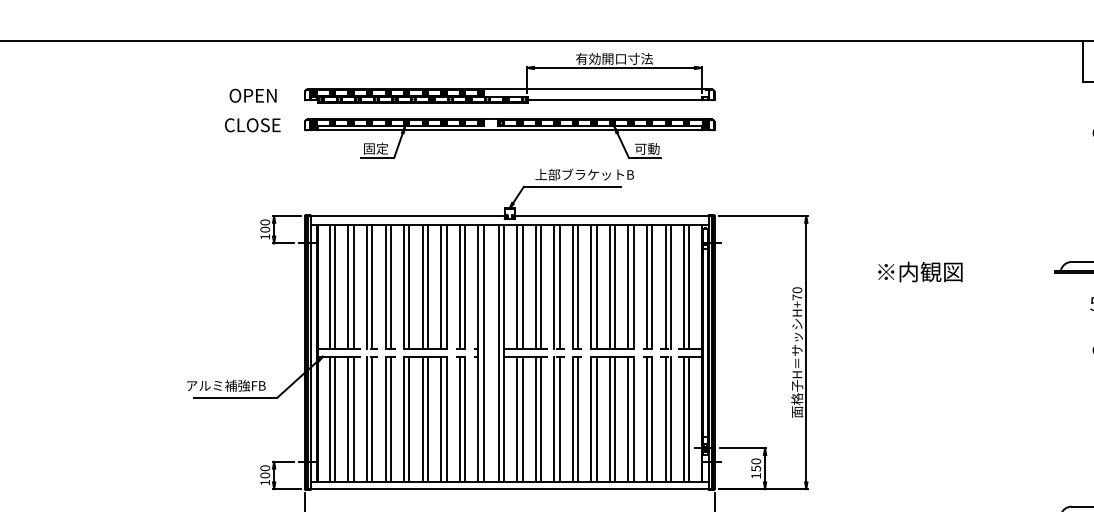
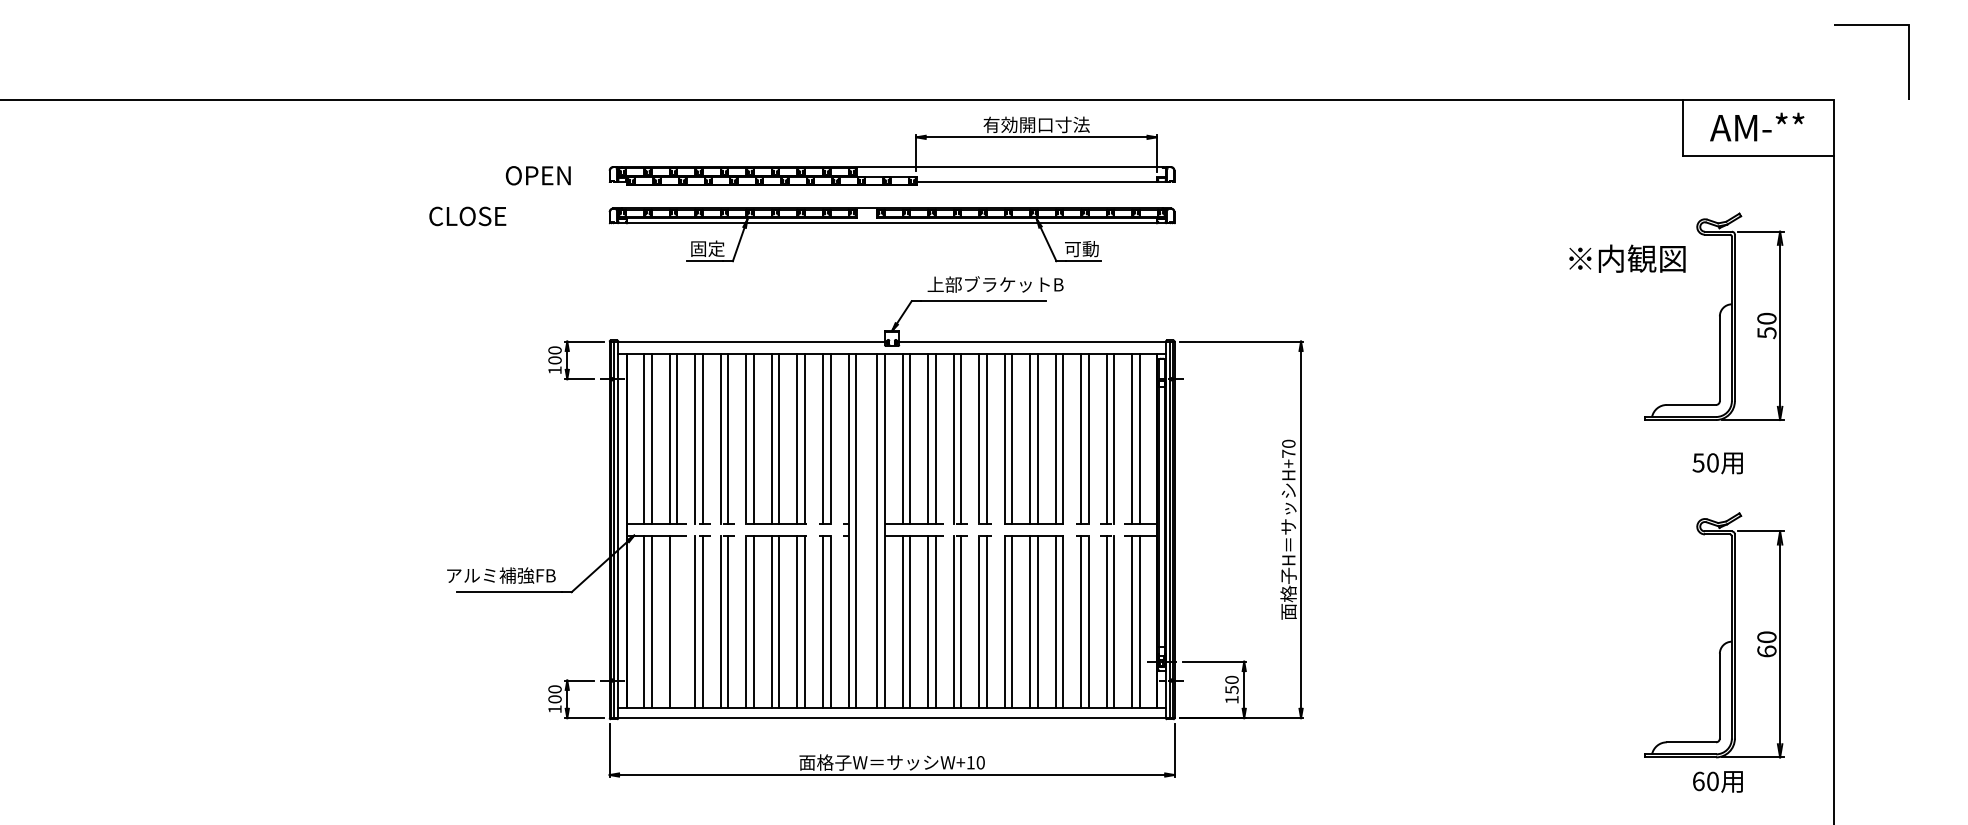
text: (252, 125) -> (467, 216), moved
text: (920, 271) -> (1627, 258), moved
line: (354, 419) -> (677, 621), removed

